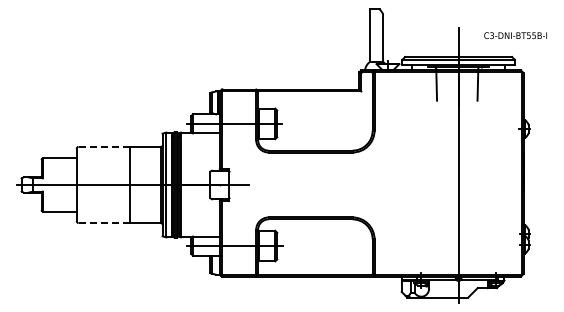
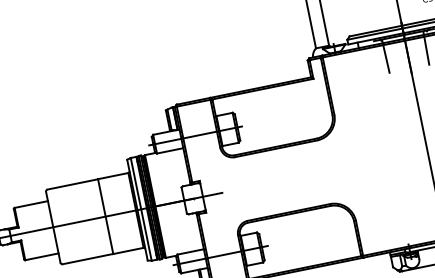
line: (104, 146) -> (72, 184), dashed -> solid
line: (104, 223) -> (88, 259), dashed -> solid

